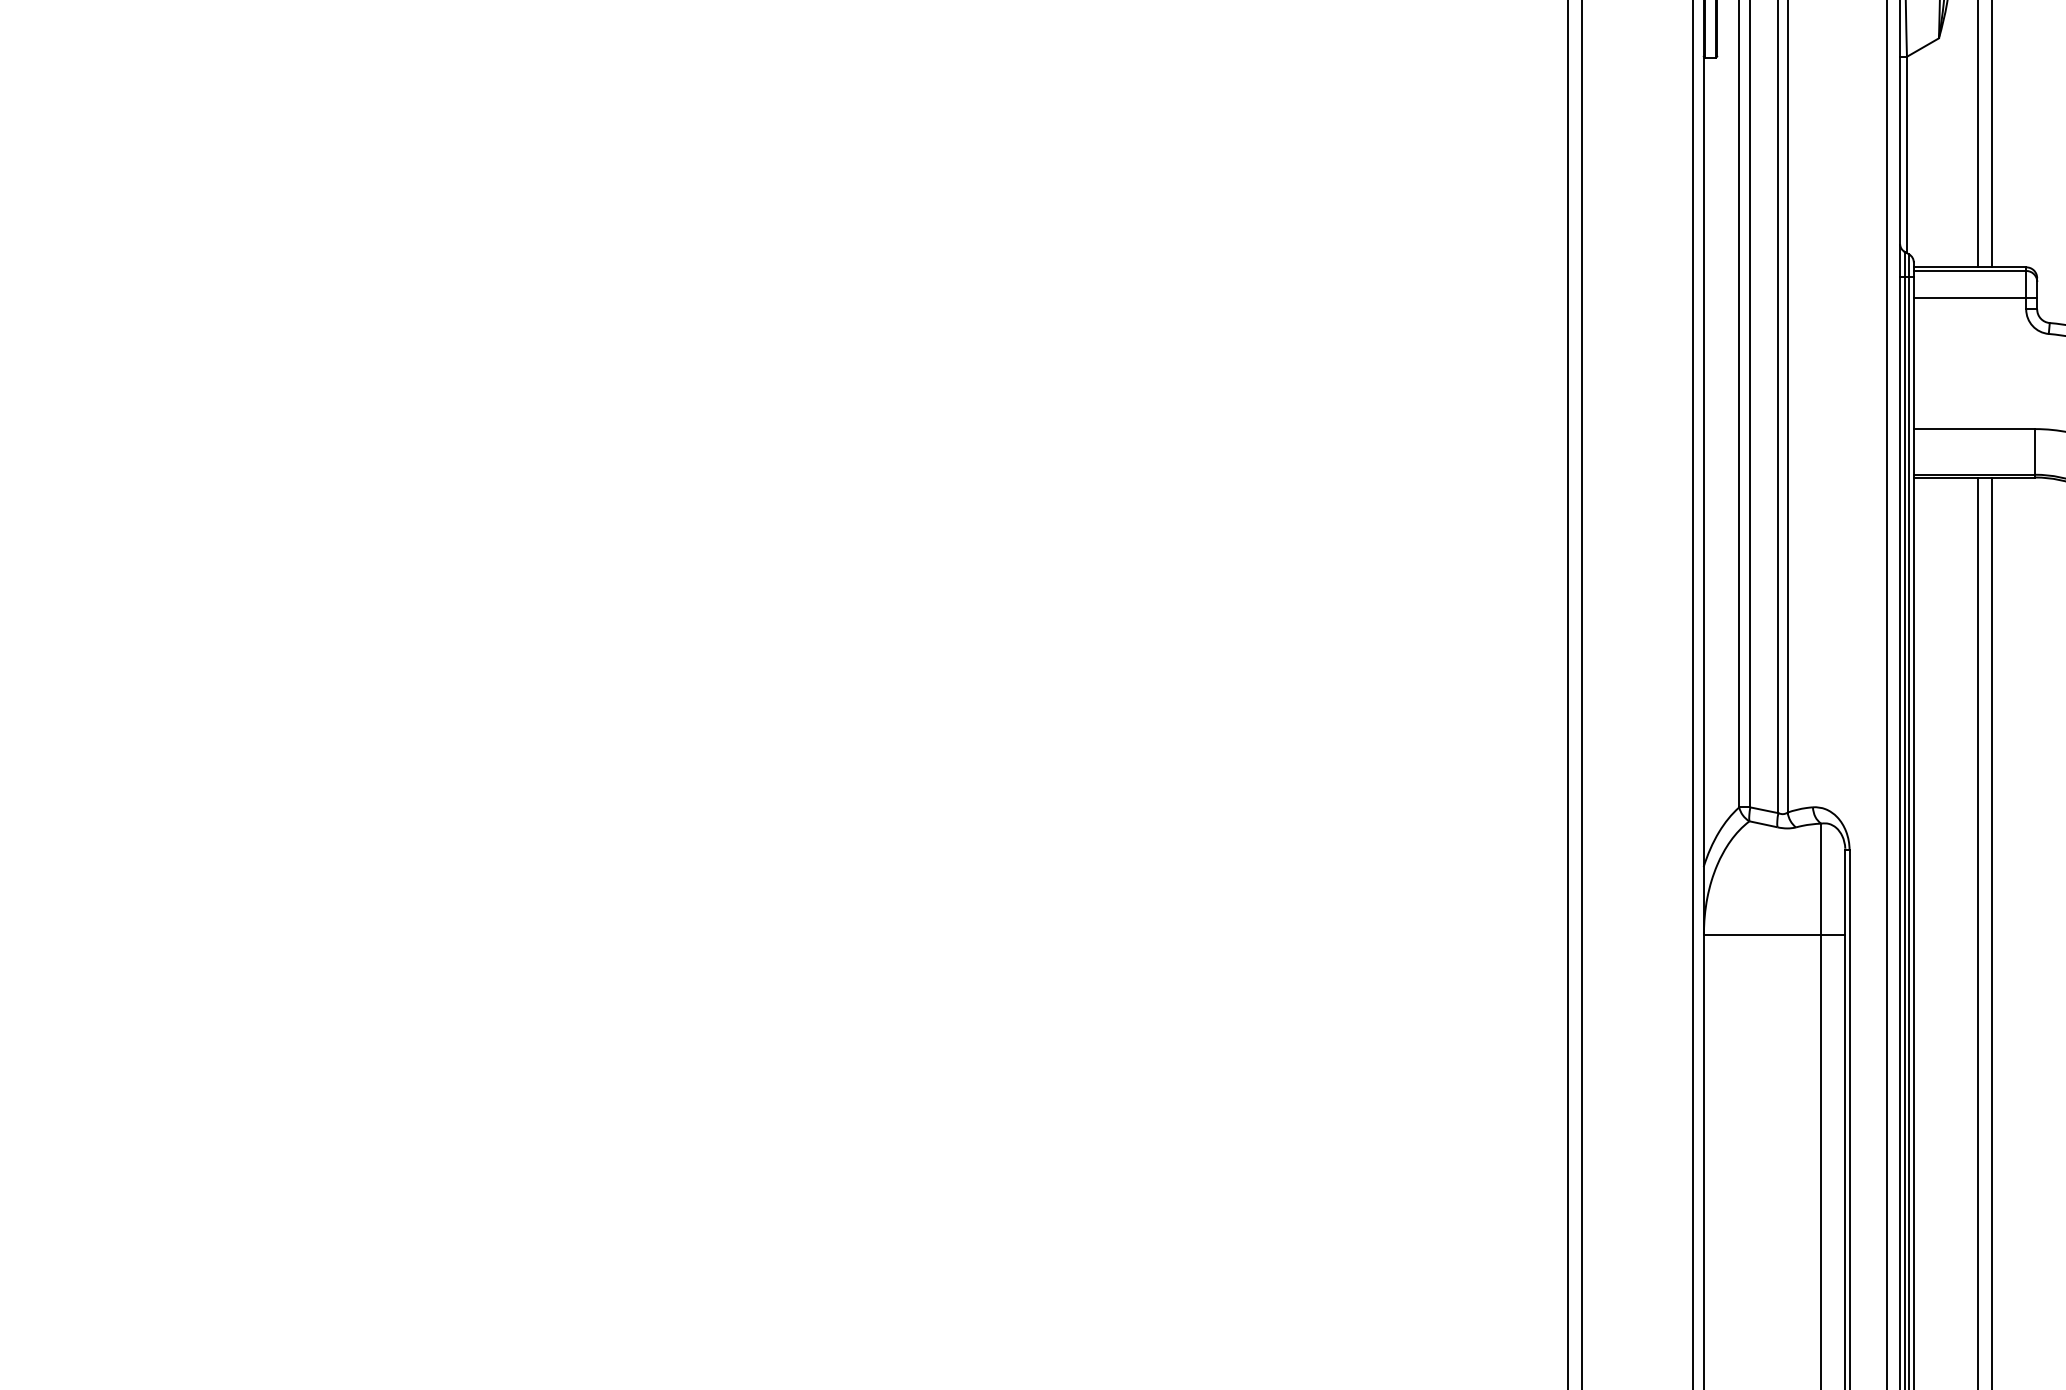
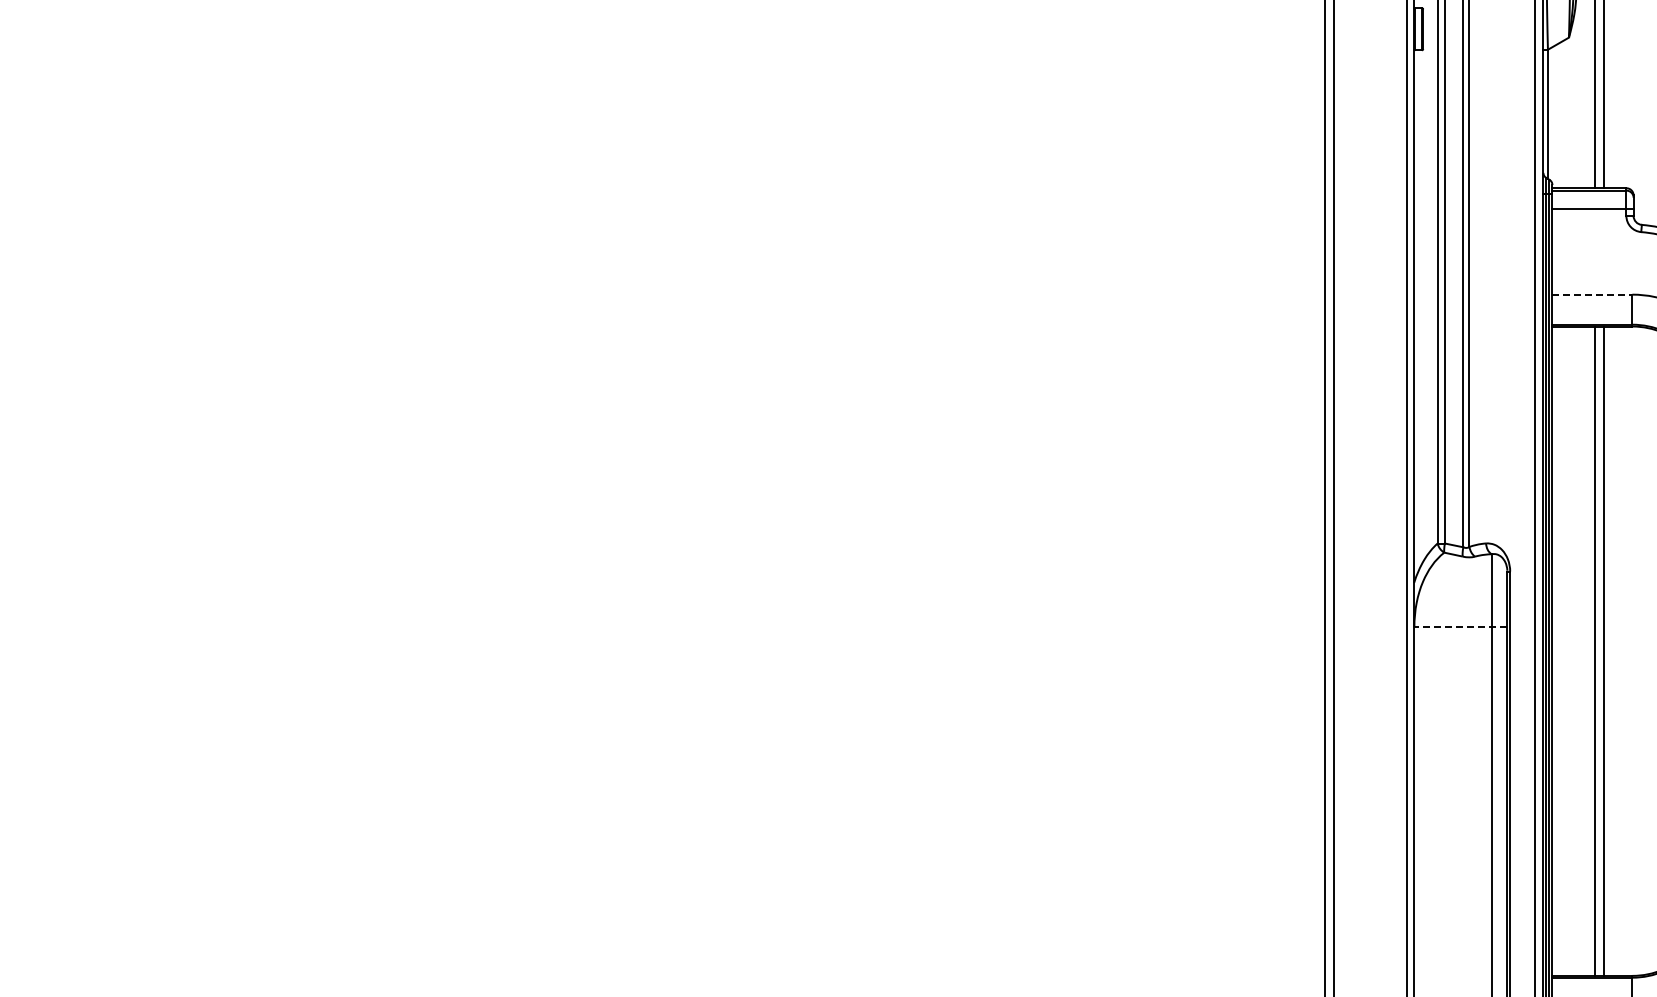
line: (1974, 428) -> (1592, 294), solid -> dashed
line: (1774, 935) -> (1460, 627), solid -> dashed

